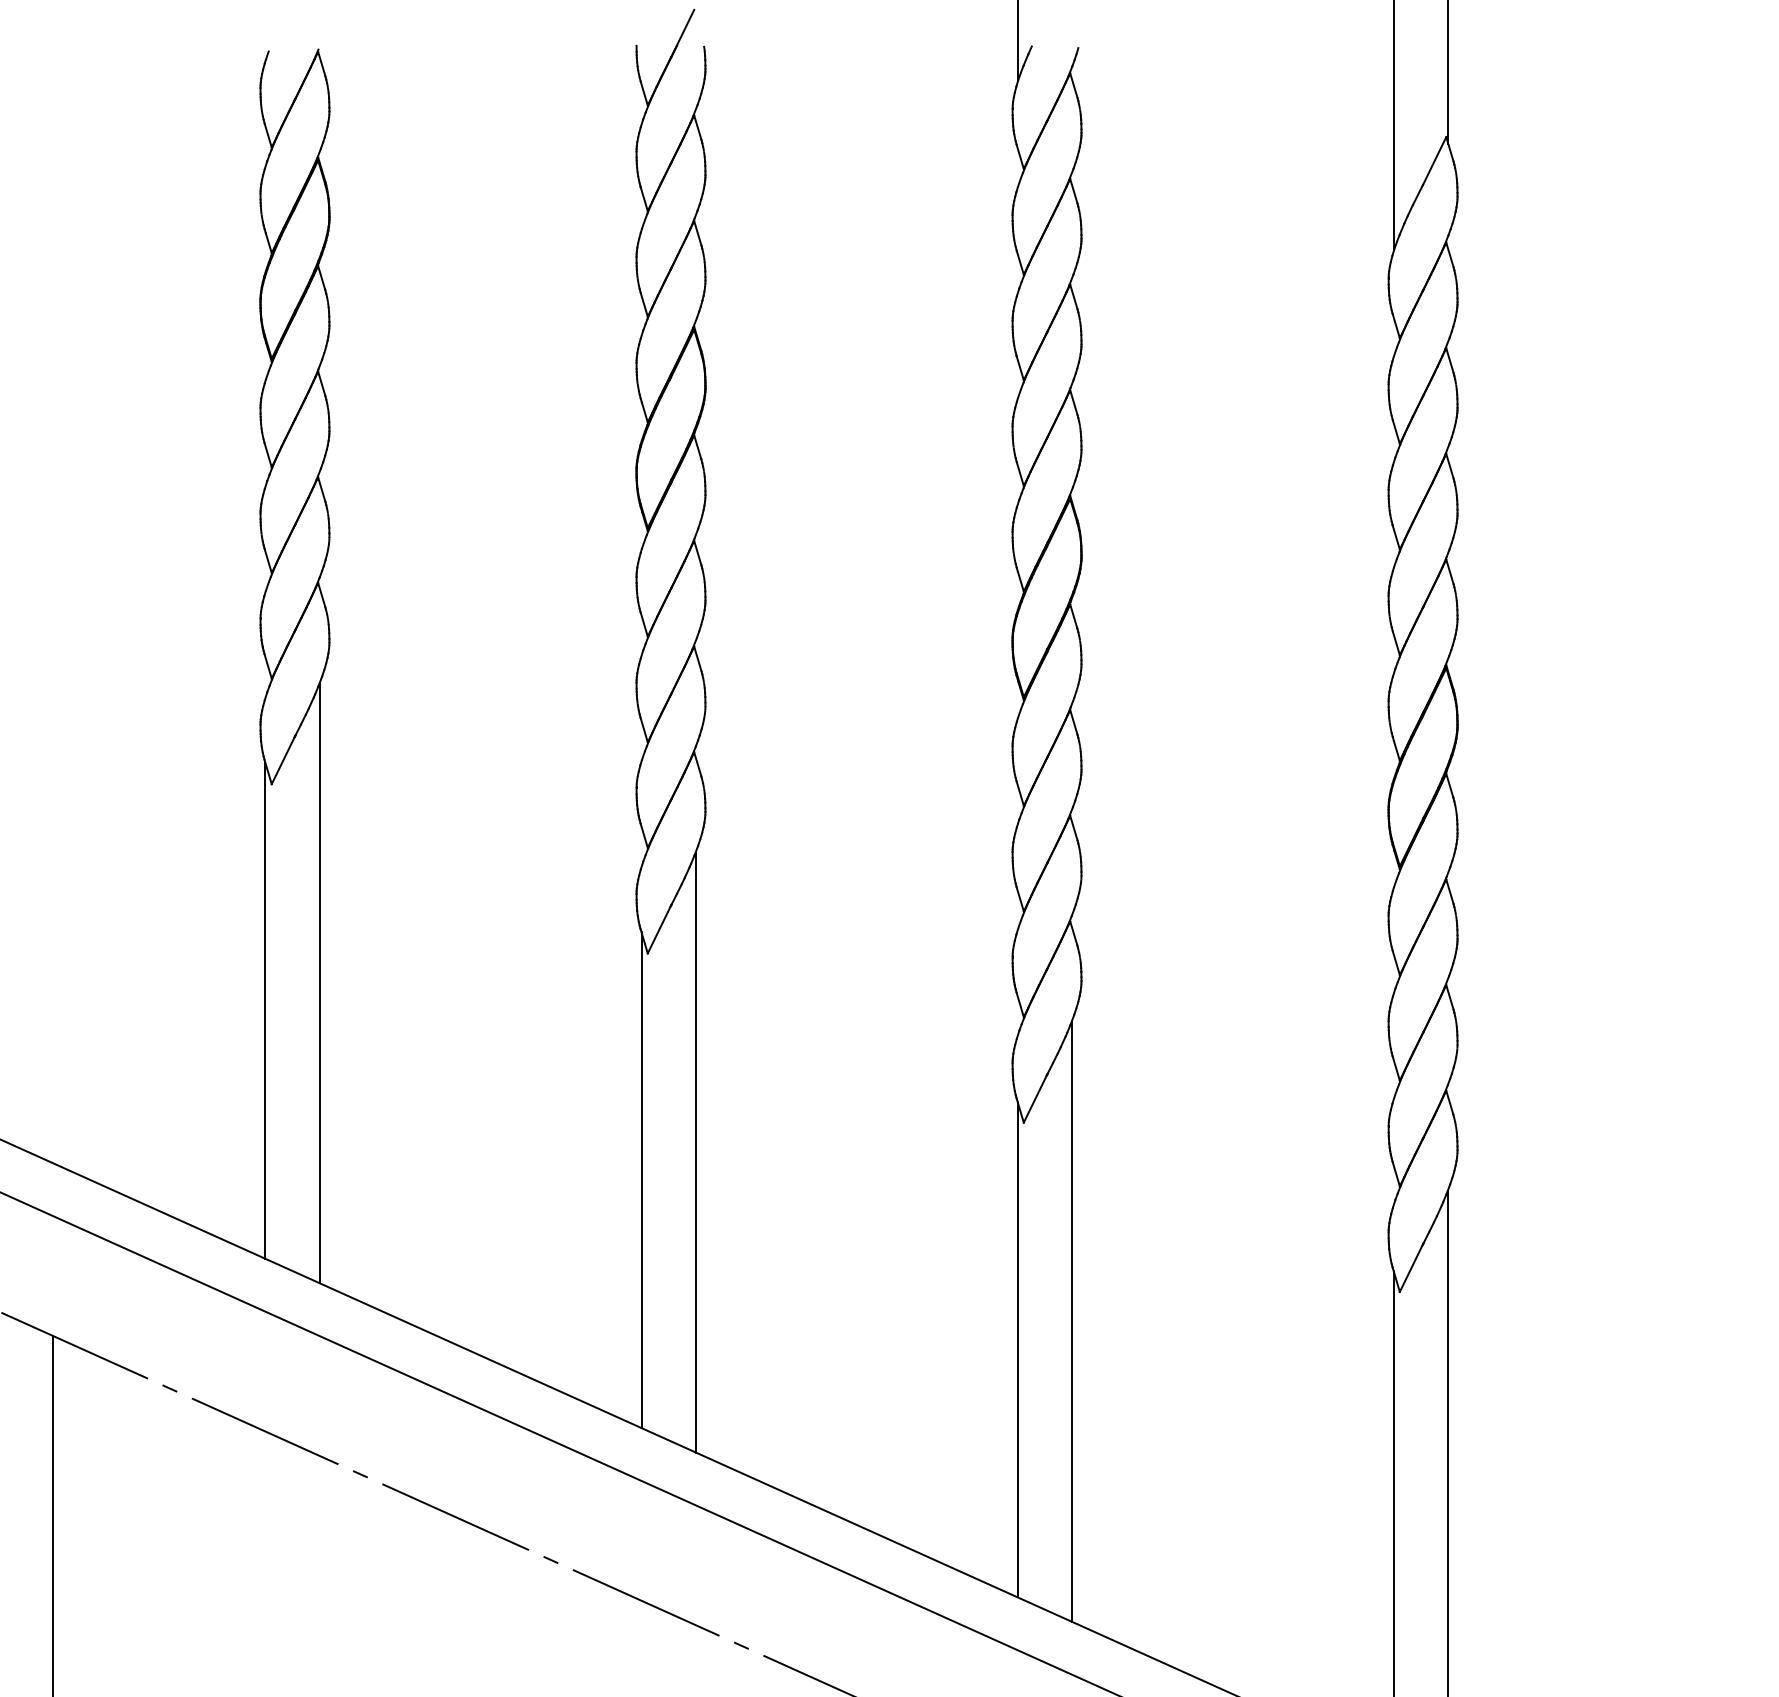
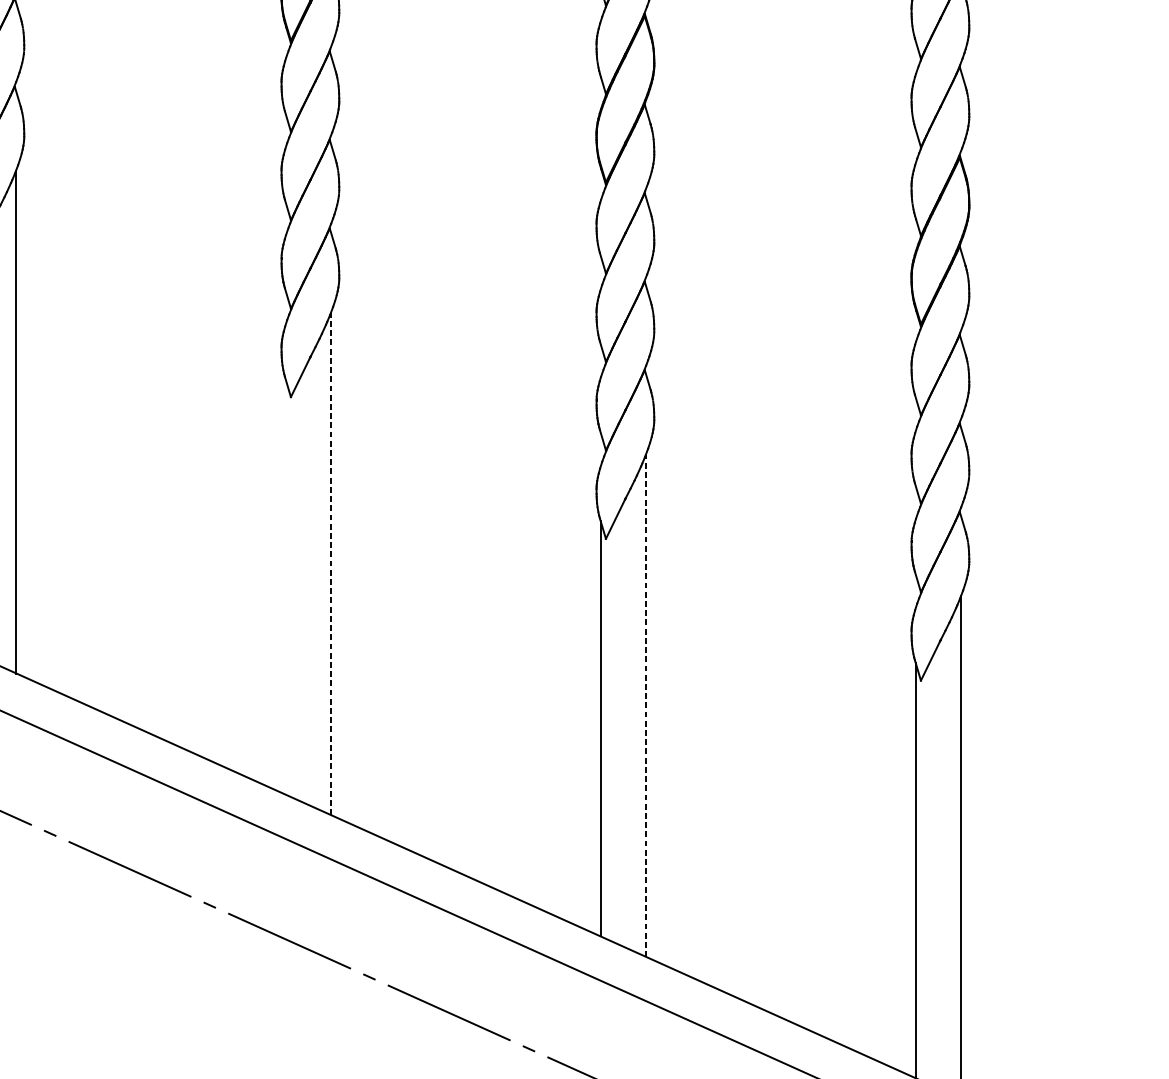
line: (696, 1152) -> (331, 563), solid -> dashed
line: (641, 1180) -> (285, 587), removed
line: (1072, 1321) -> (646, 705), solid -> dashed

